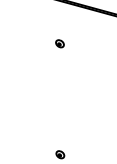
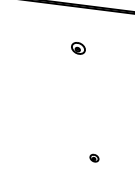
part: (60, 43) -> (78, 48), size x1.6

